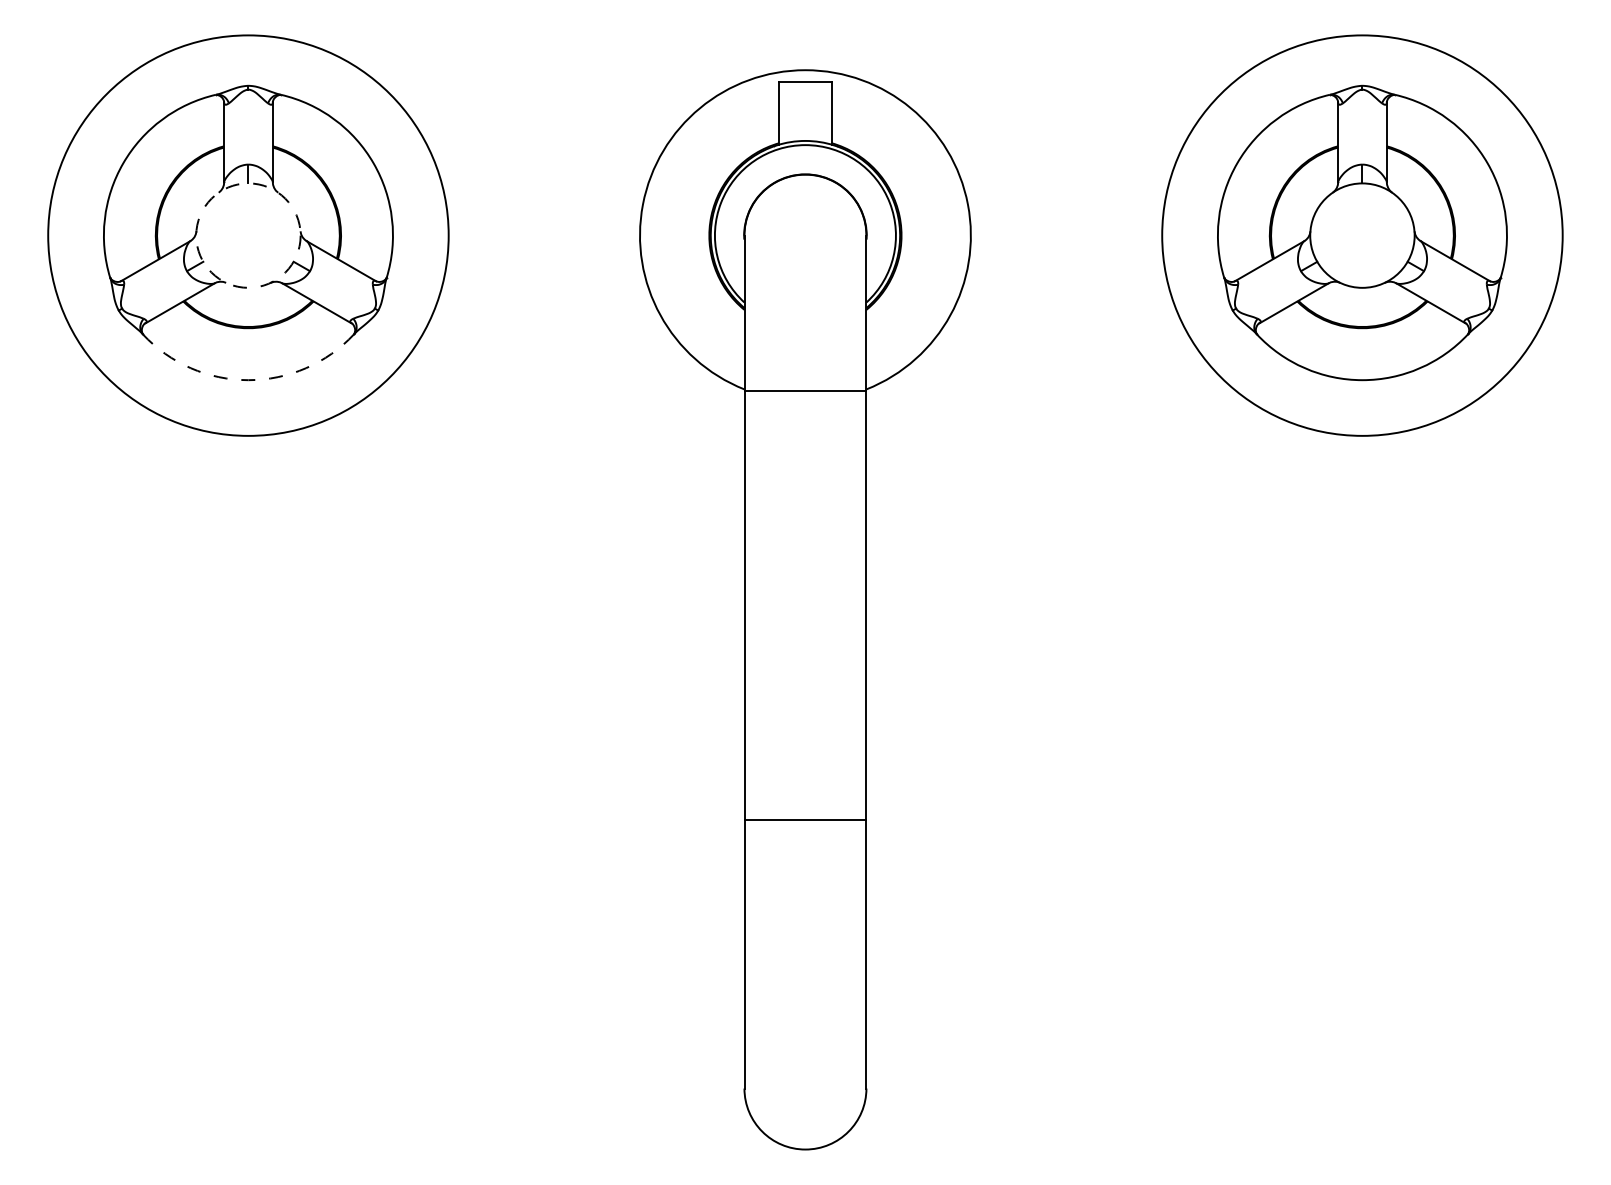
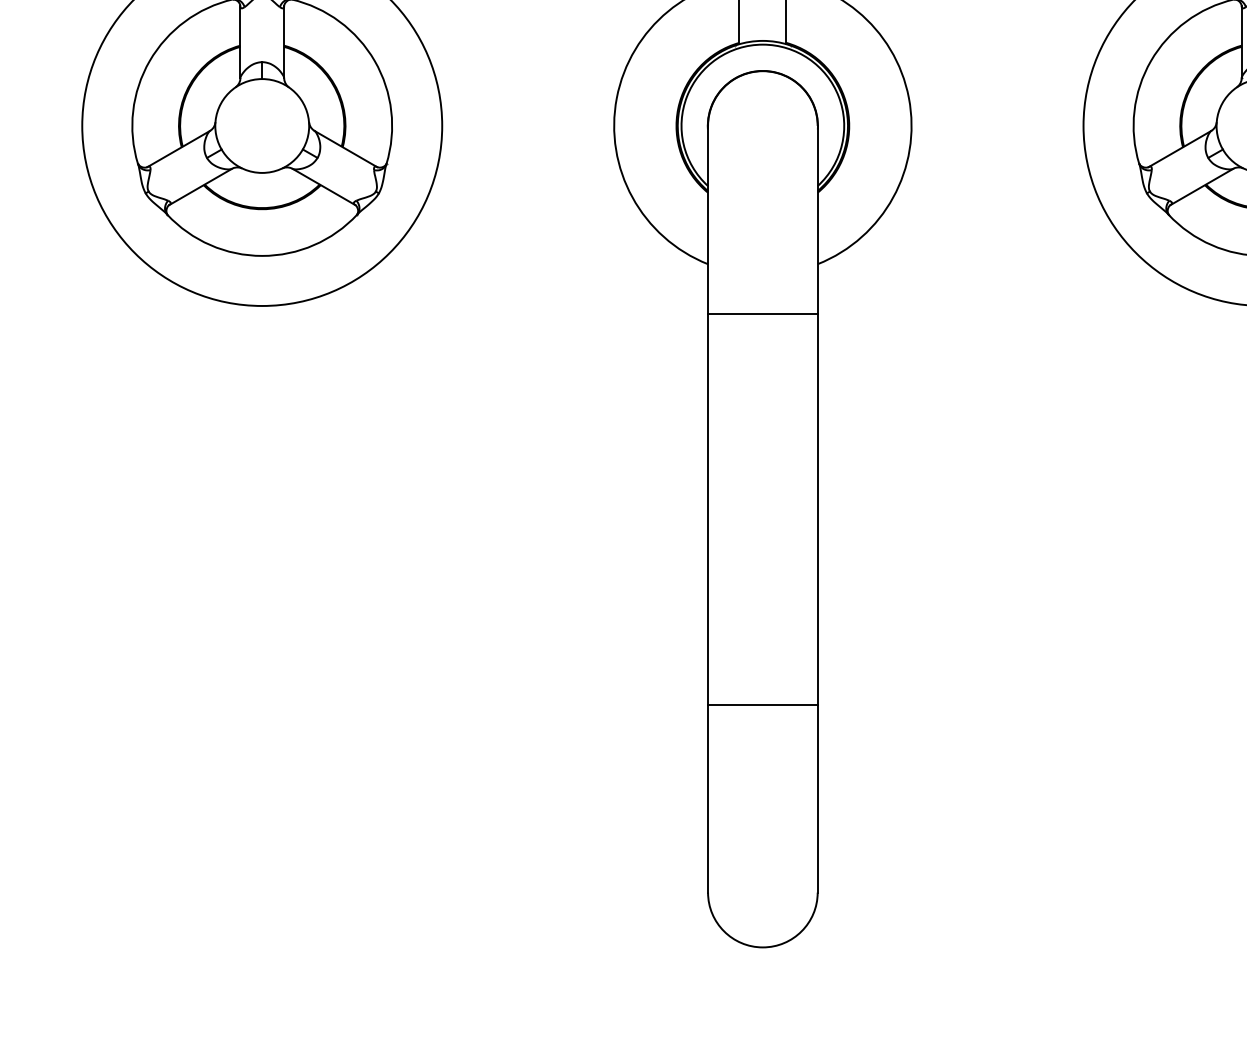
circle: (248, 235) -> (262, 125), dashed -> solid
arc: (248, 380) -> (262, 256), dashed -> solid
line: (805, 390) -> (762, 313), moved
line: (805, 819) -> (762, 704), moved

